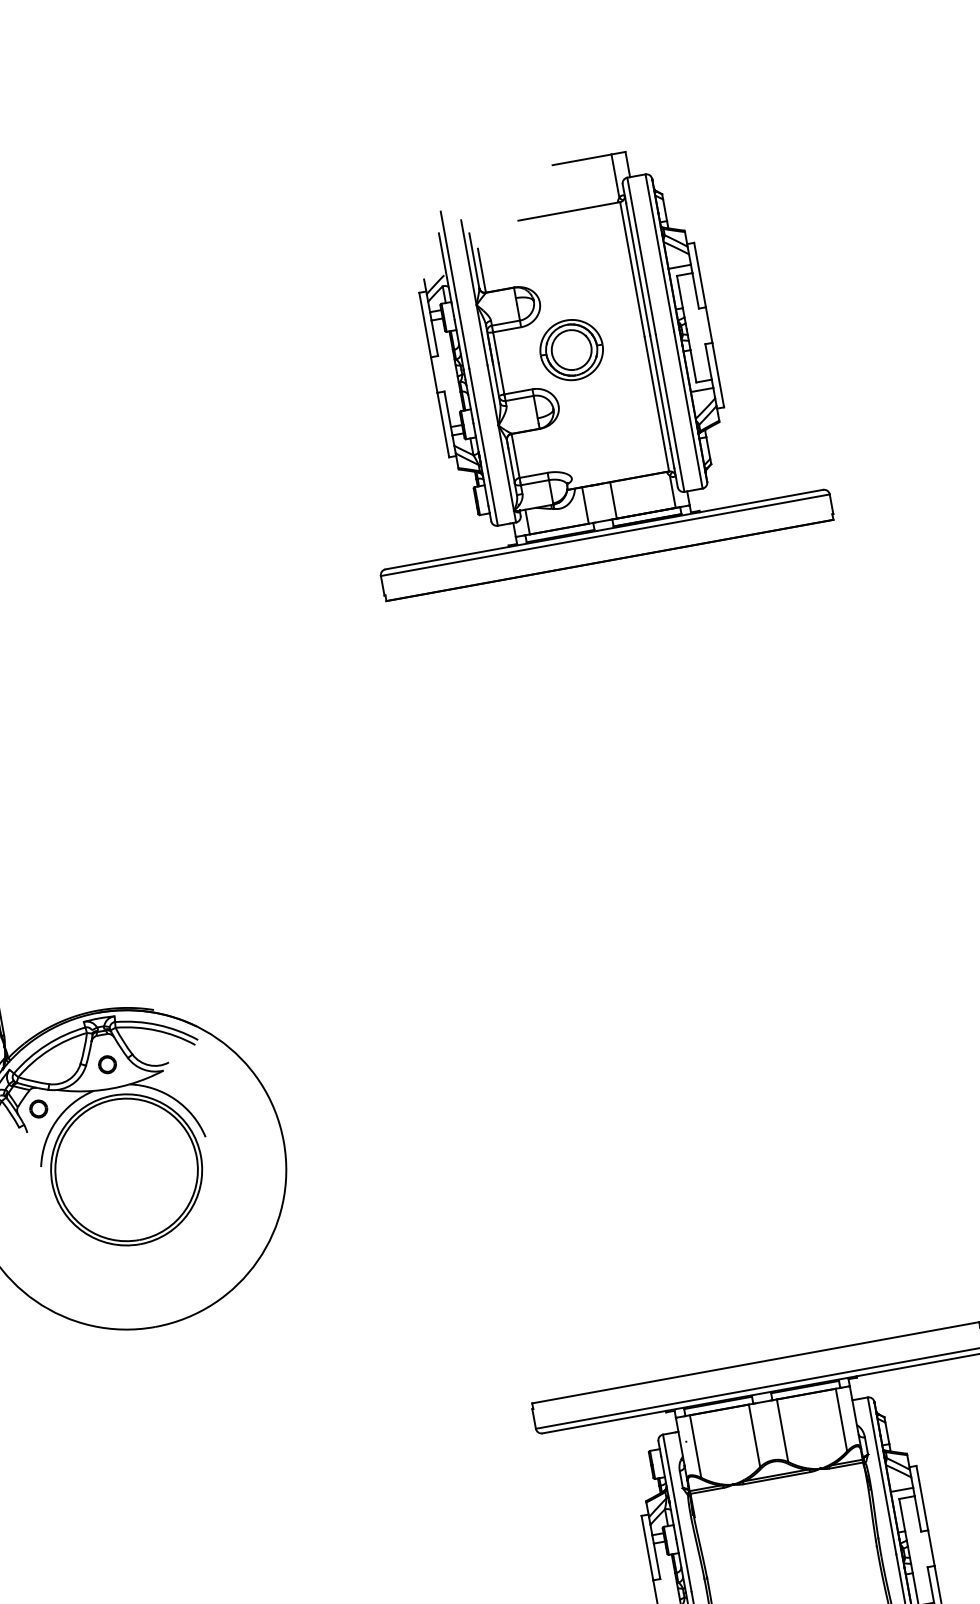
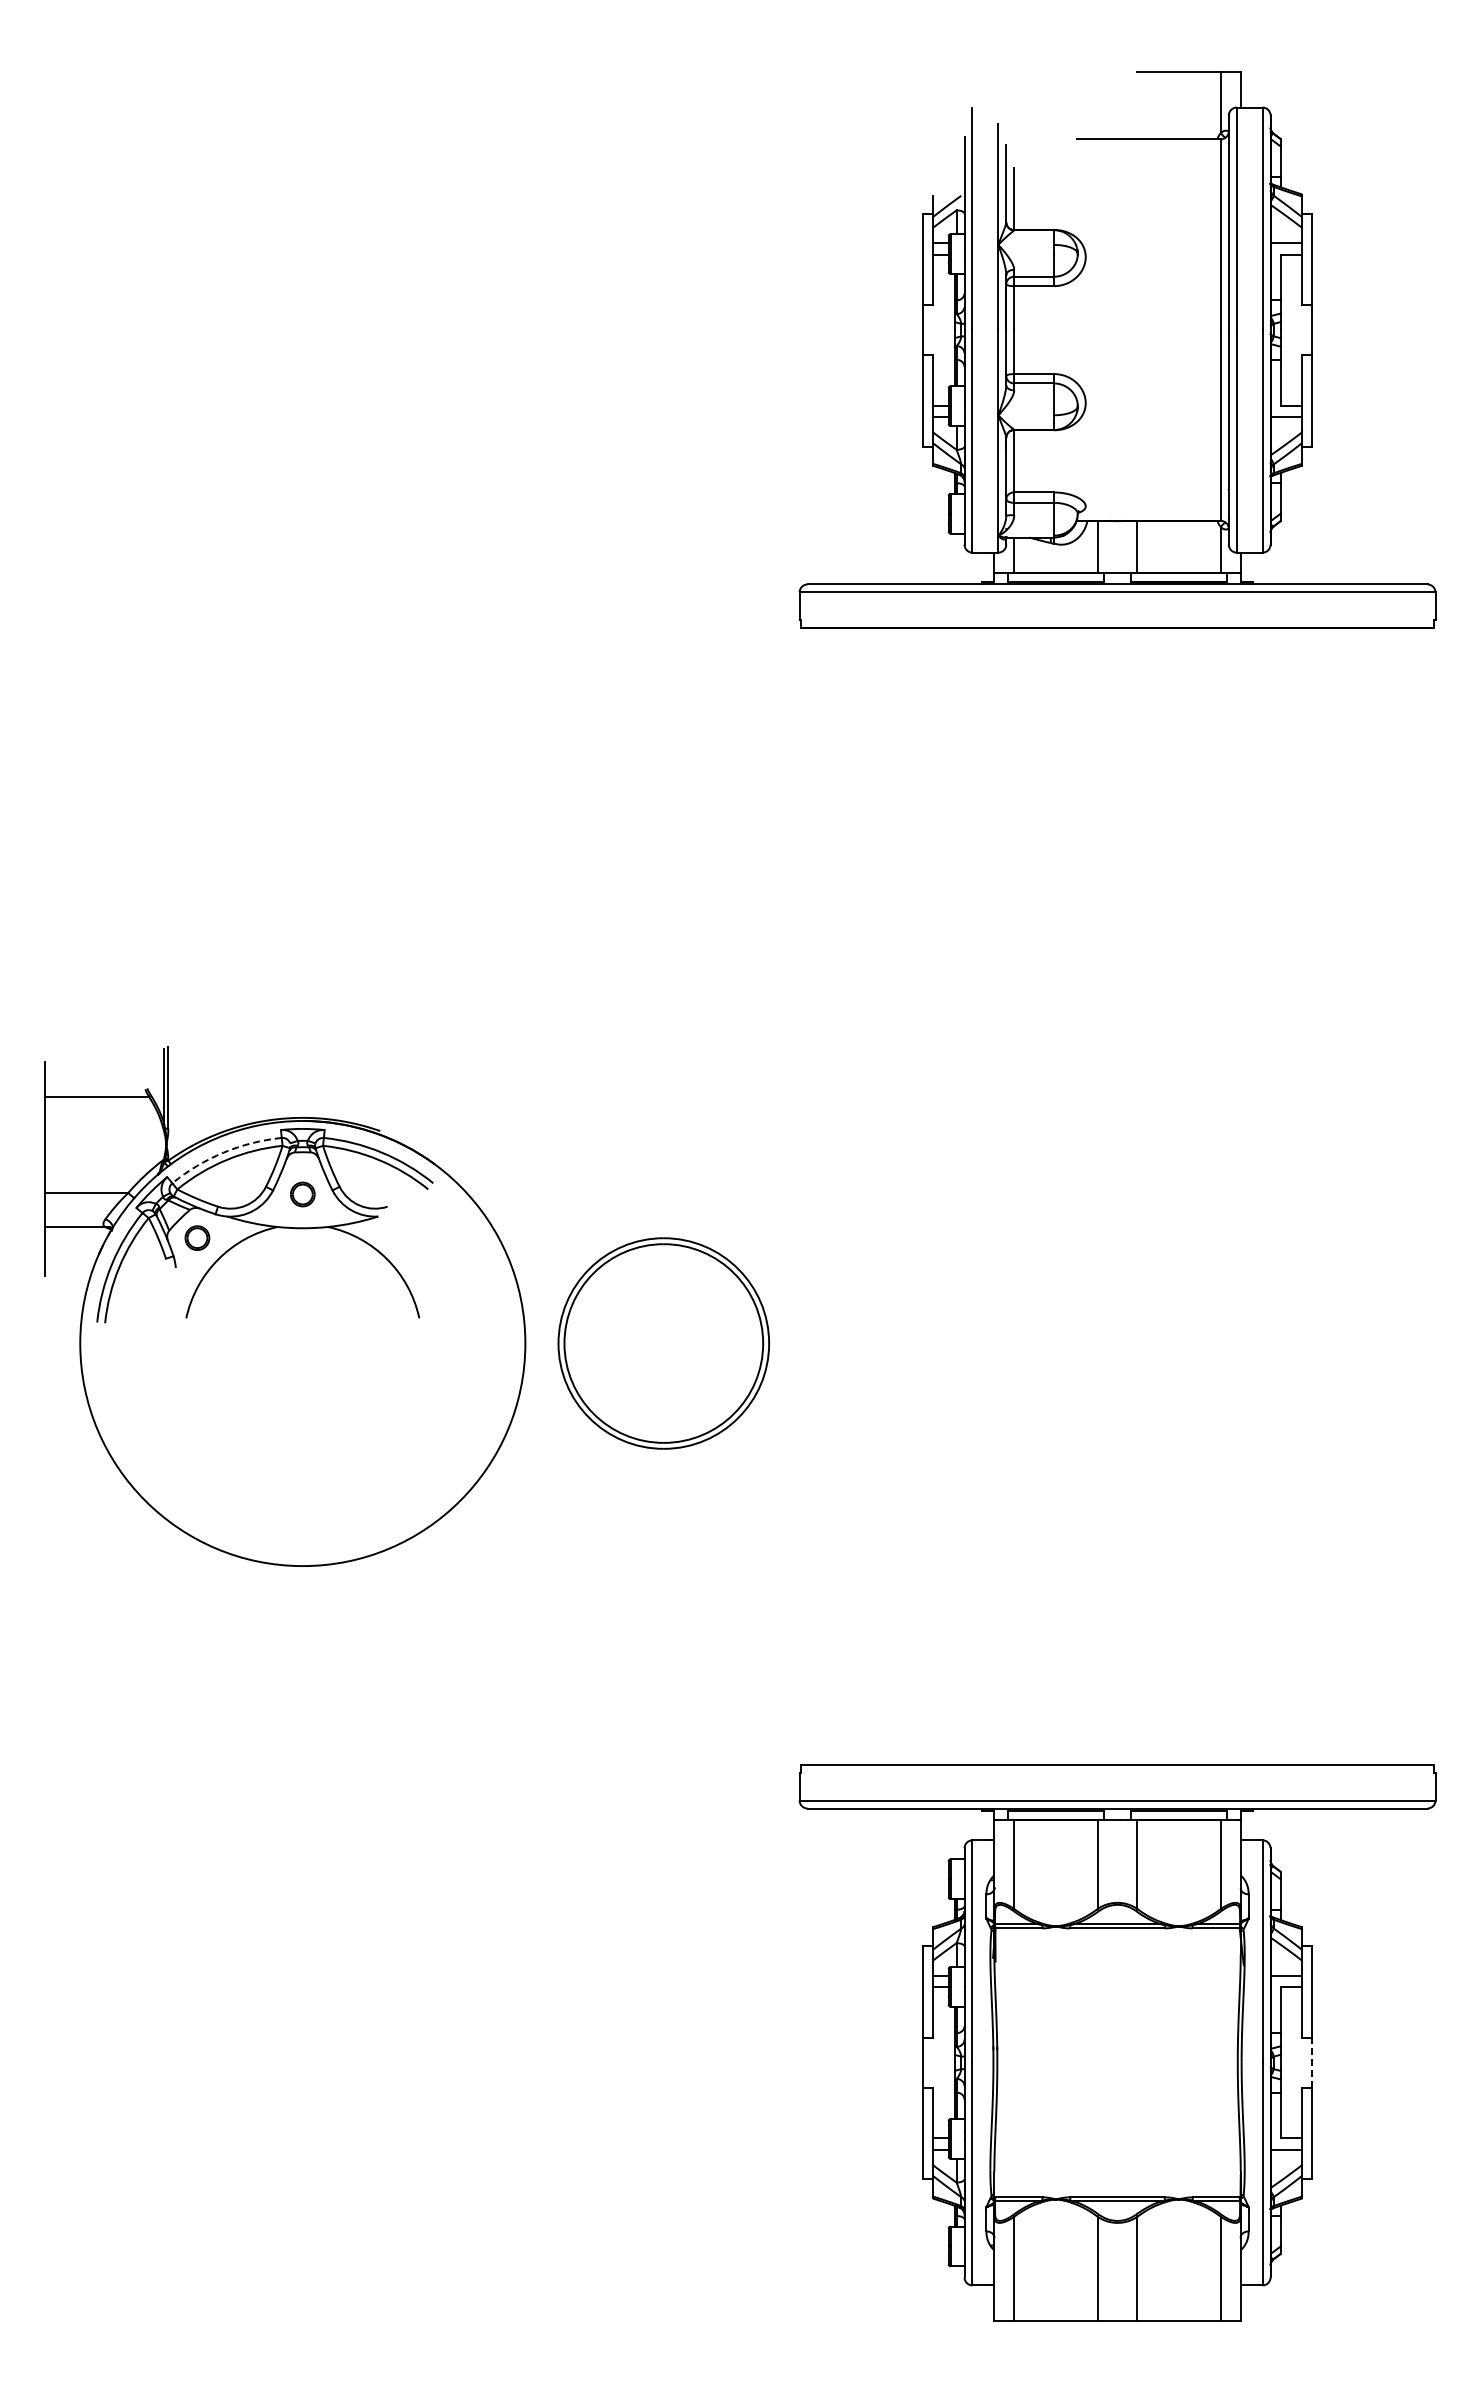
part: (571, 349) -> (1117, 329), removed
arc: (46, 1045) -> (223, 1152), solid -> dashed
part: (126, 1169) -> (663, 1343), moved
line: (931, 1547) -> (1312, 2062), solid -> dashed

